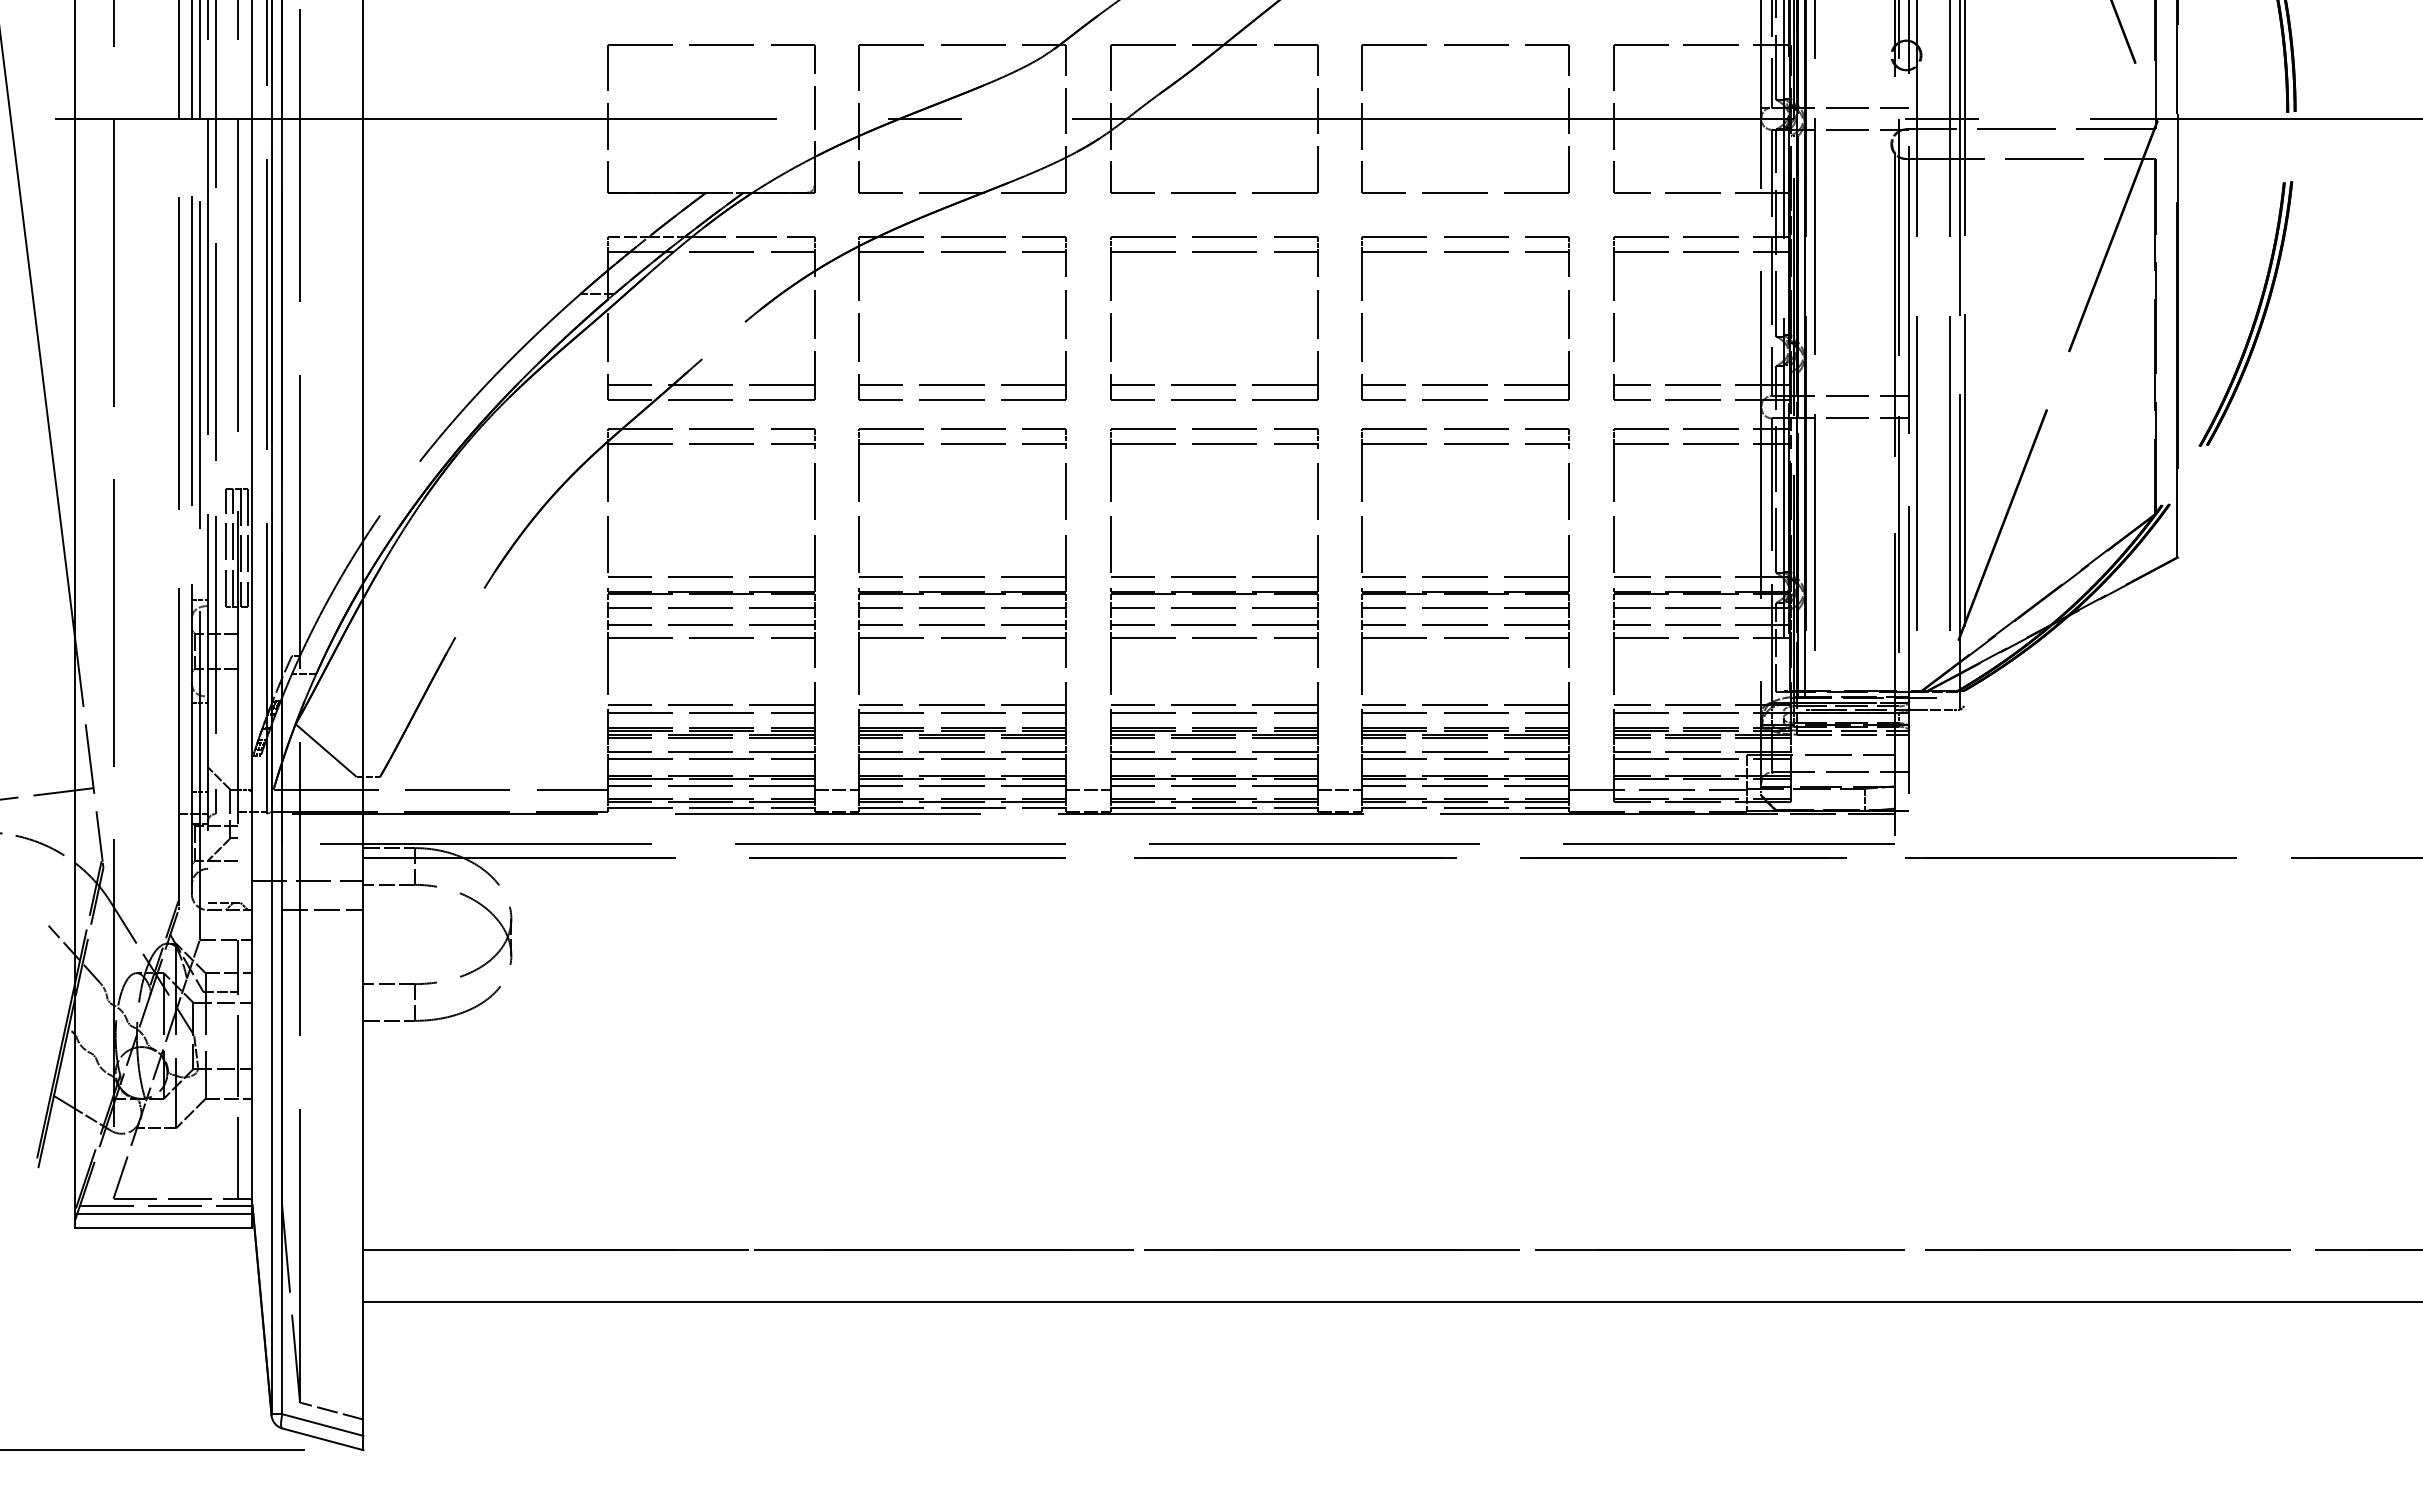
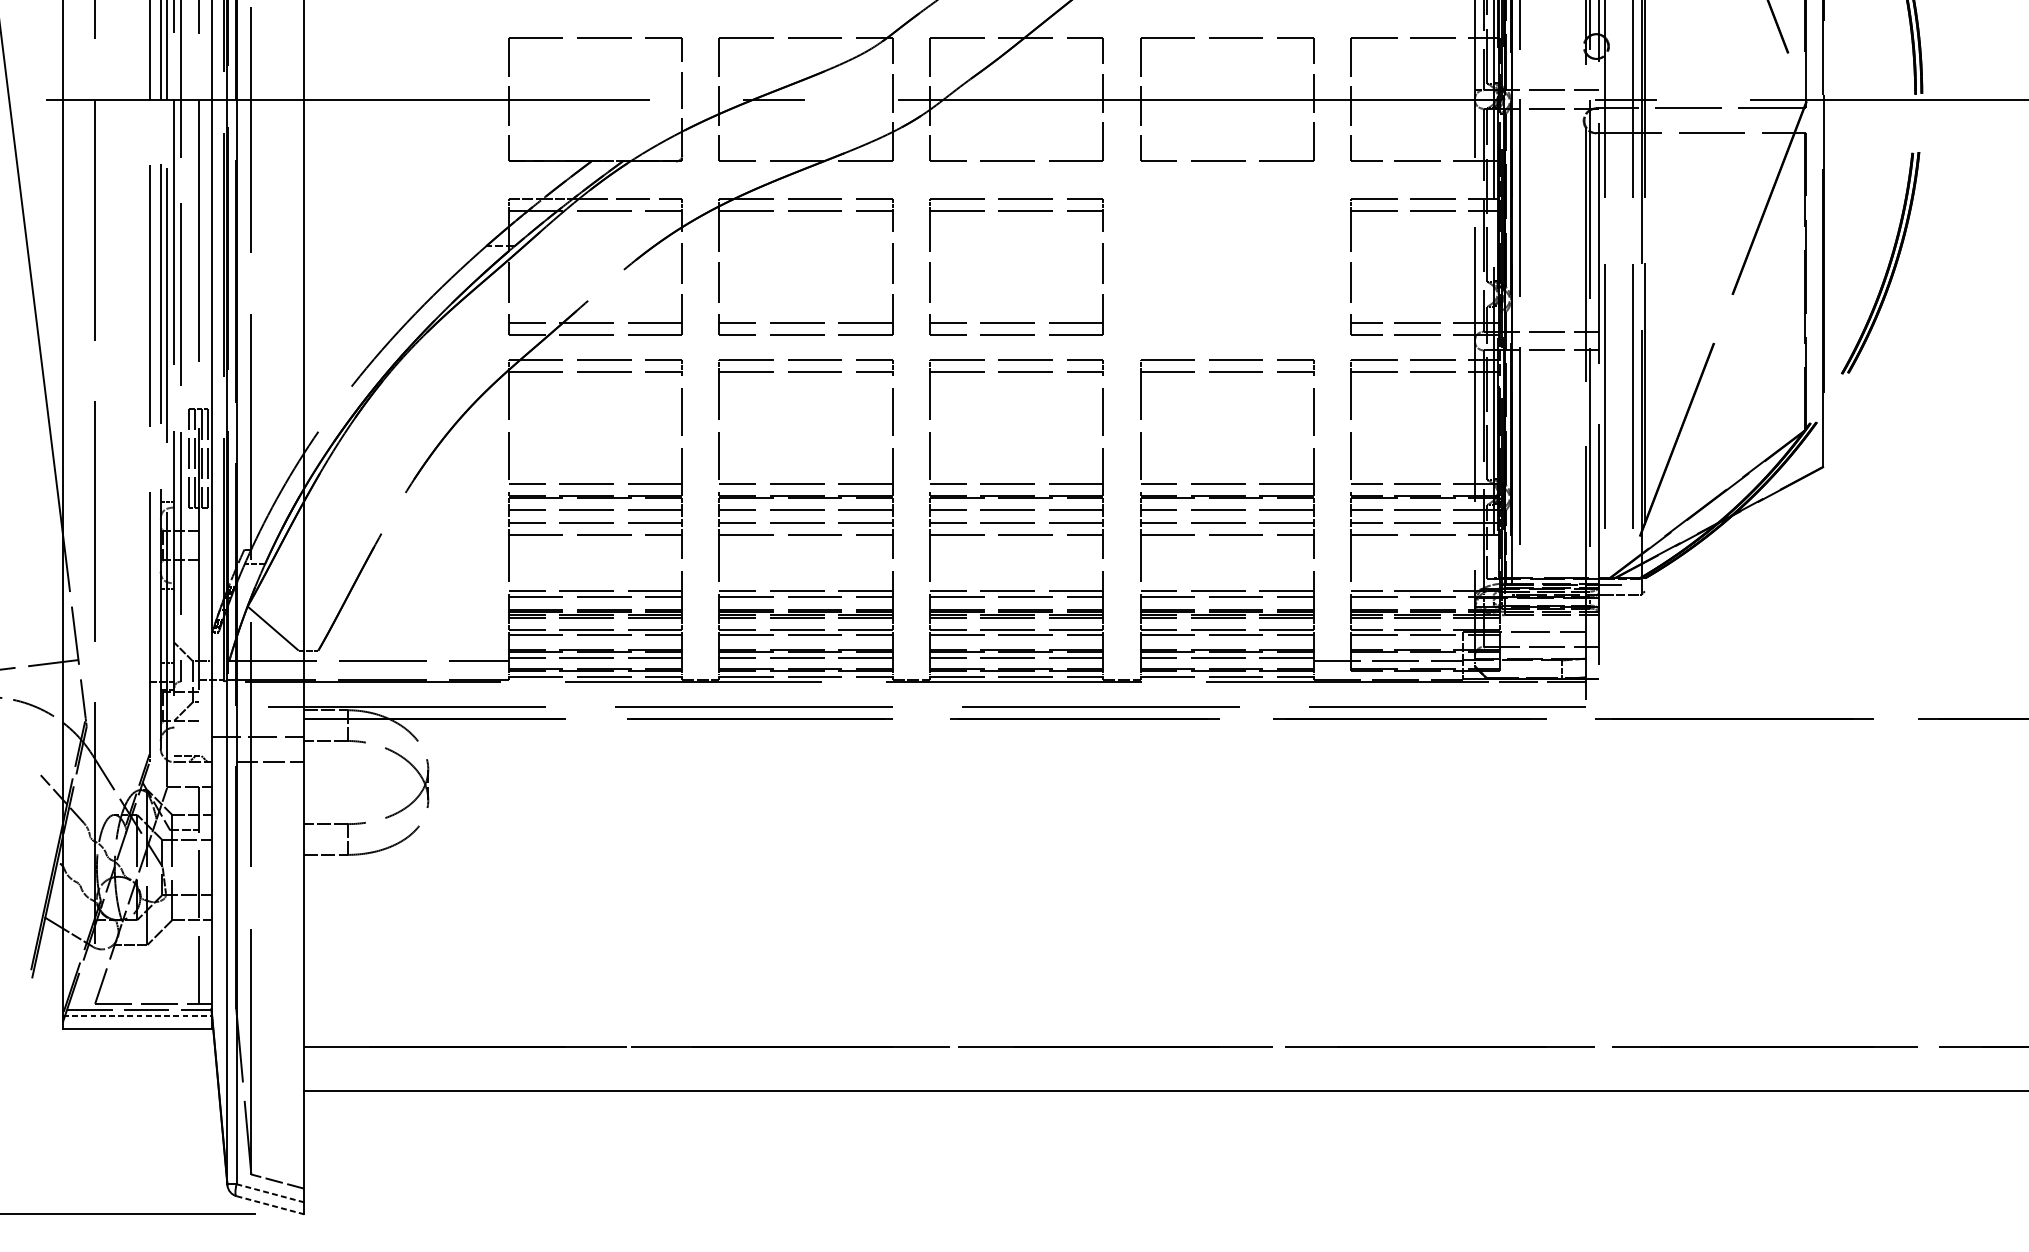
part: (1465, 252) -> (1227, 211), removed
line: (836, 789) -> (700, 661), removed
line: (1088, 789) -> (911, 661), removed
line: (1339, 789) -> (1121, 661), removed
line: (163, 1213) -> (137, 1016), solid -> dashed
line: (322, 1425) -> (270, 1193), solid -> dashed
line: (322, 1439) -> (270, 1205), solid -> dashed

